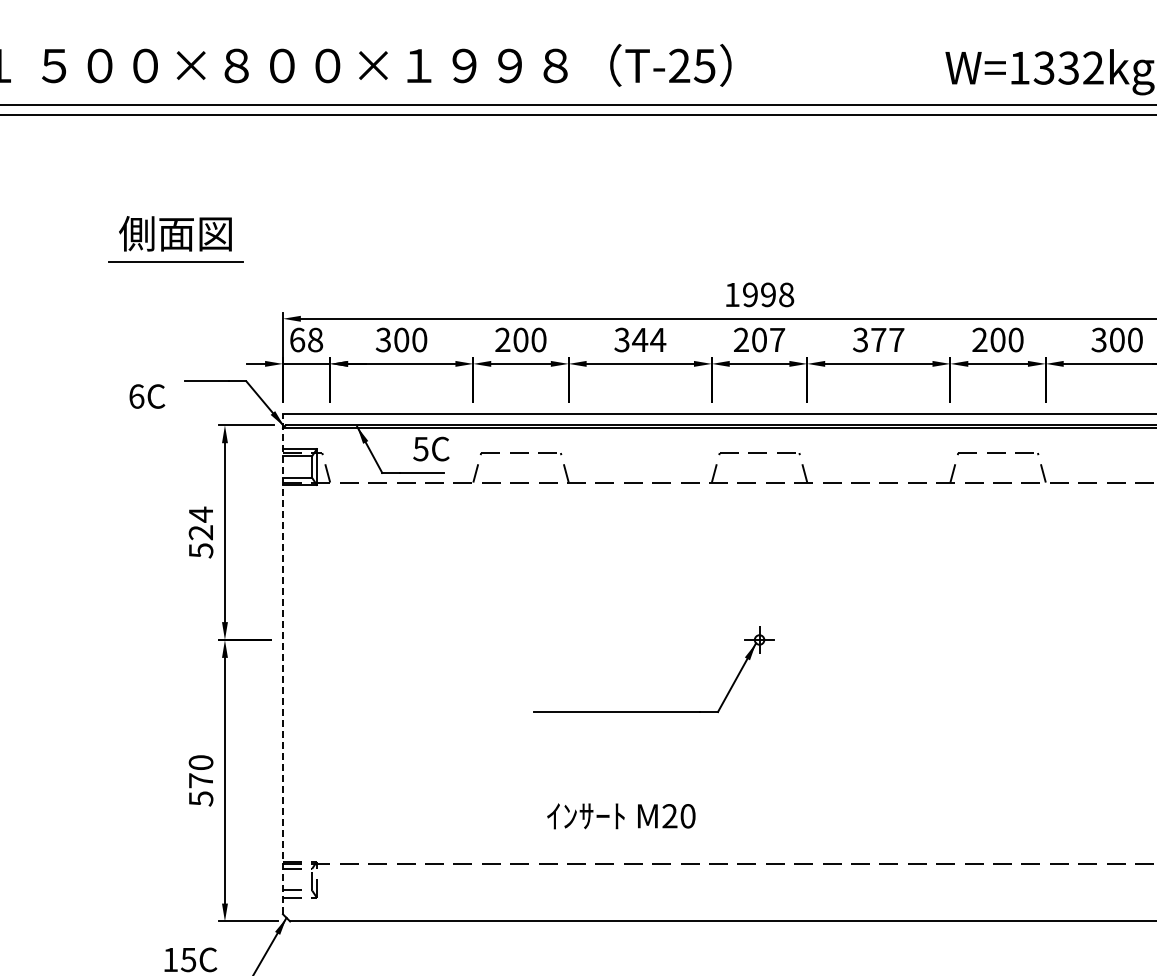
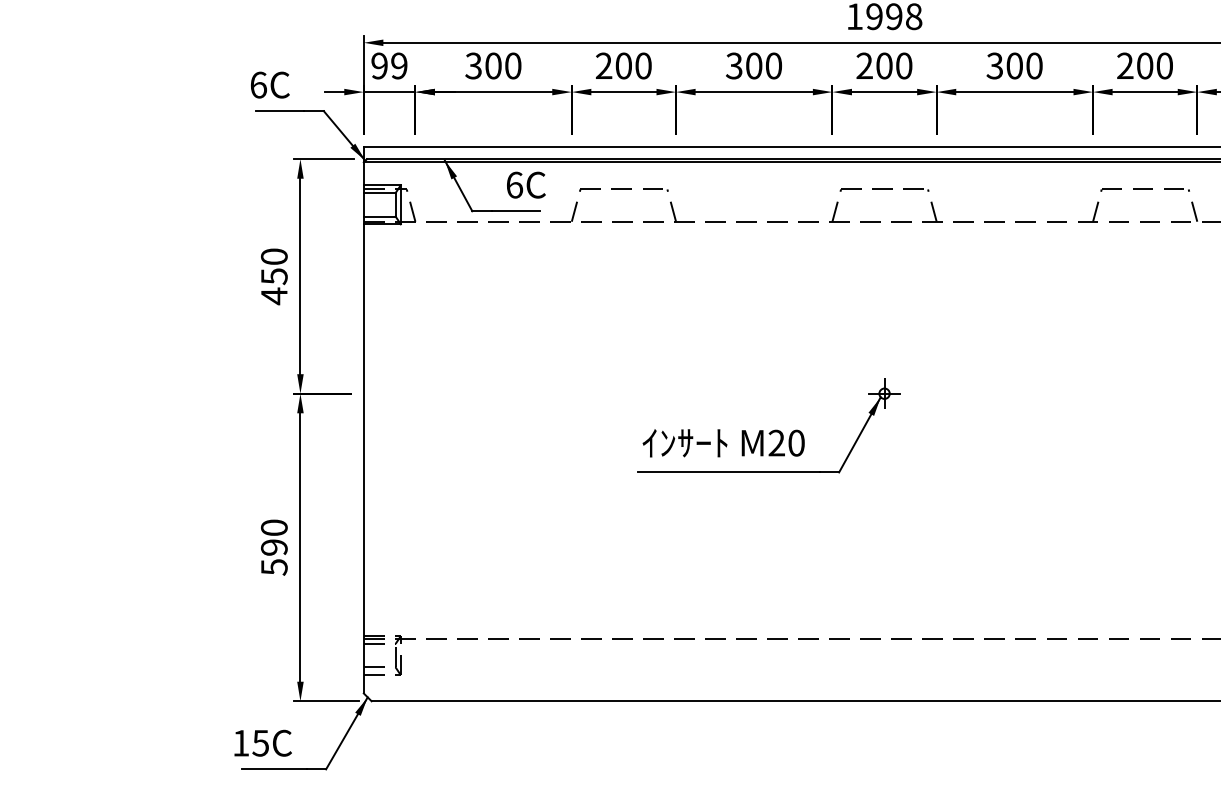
text: (306, 339) -> (389, 65), 68 -> 99
text: (649, 339) -> (764, 65), 344 -> 300
text: (777, 339) -> (904, 65), 207 -> 200
text: (887, 339) -> (1024, 65), 377 -> 300
text: (147, 396) -> (270, 85), moved
text: (420, 448) -> (514, 184), 5C -> 6C
text: (200, 532) -> (273, 276), 524 -> 450
line: (282, 663) -> (363, 419), dashed -> solid
text: (200, 780) -> (273, 547), 570 -> 590
text: (621, 816) -> (723, 443), moved

